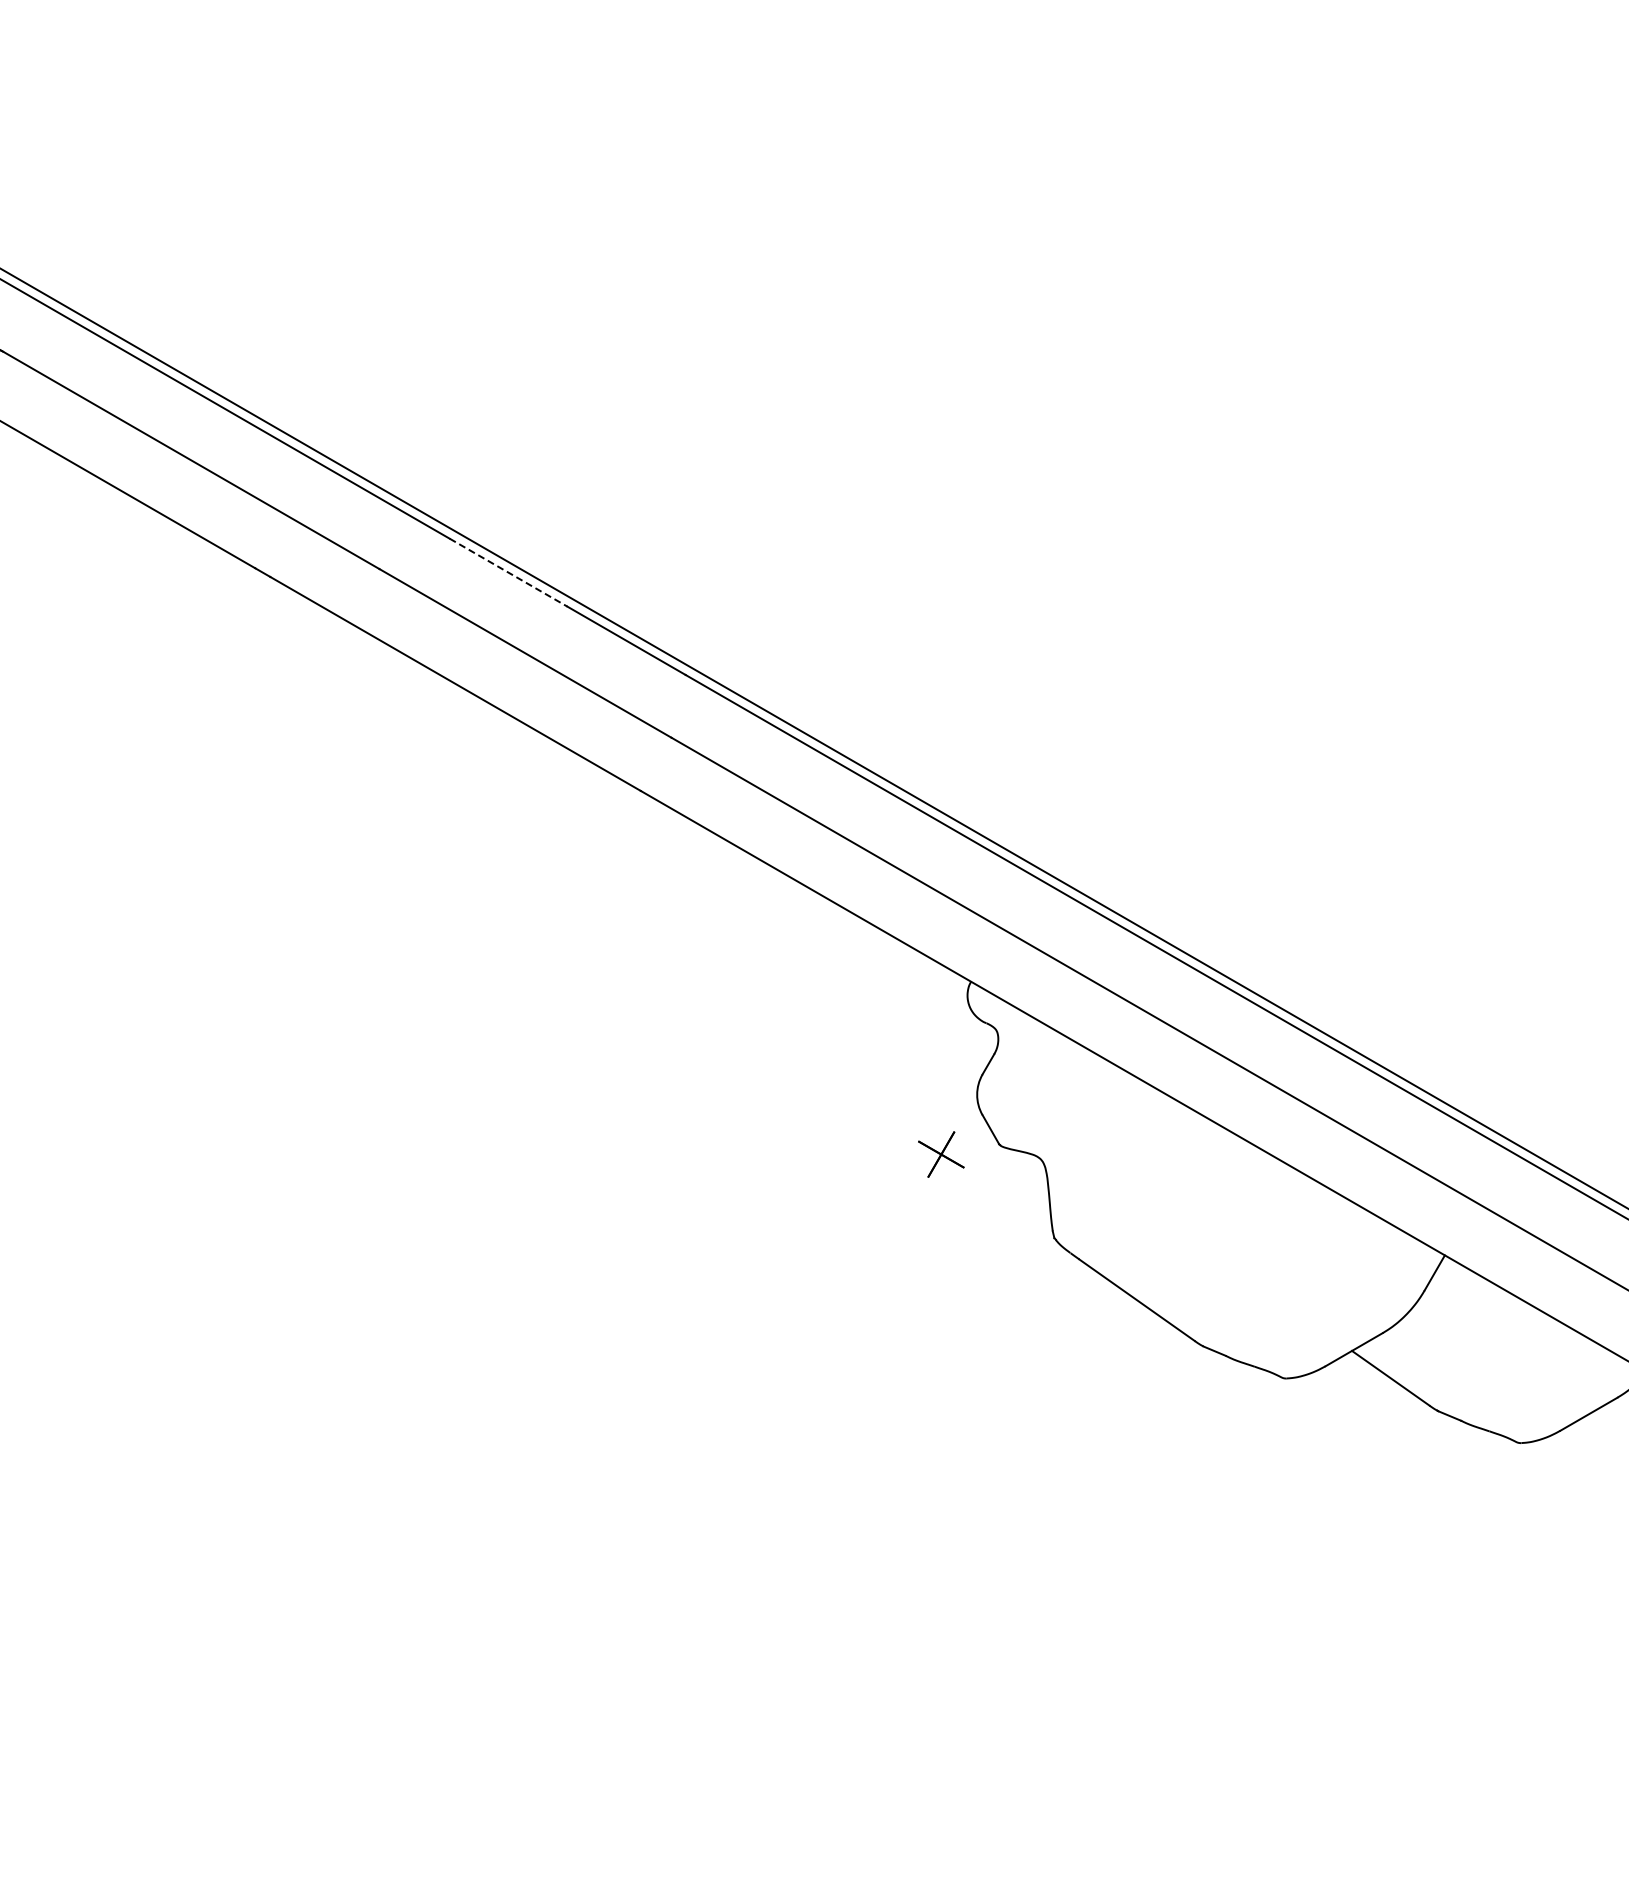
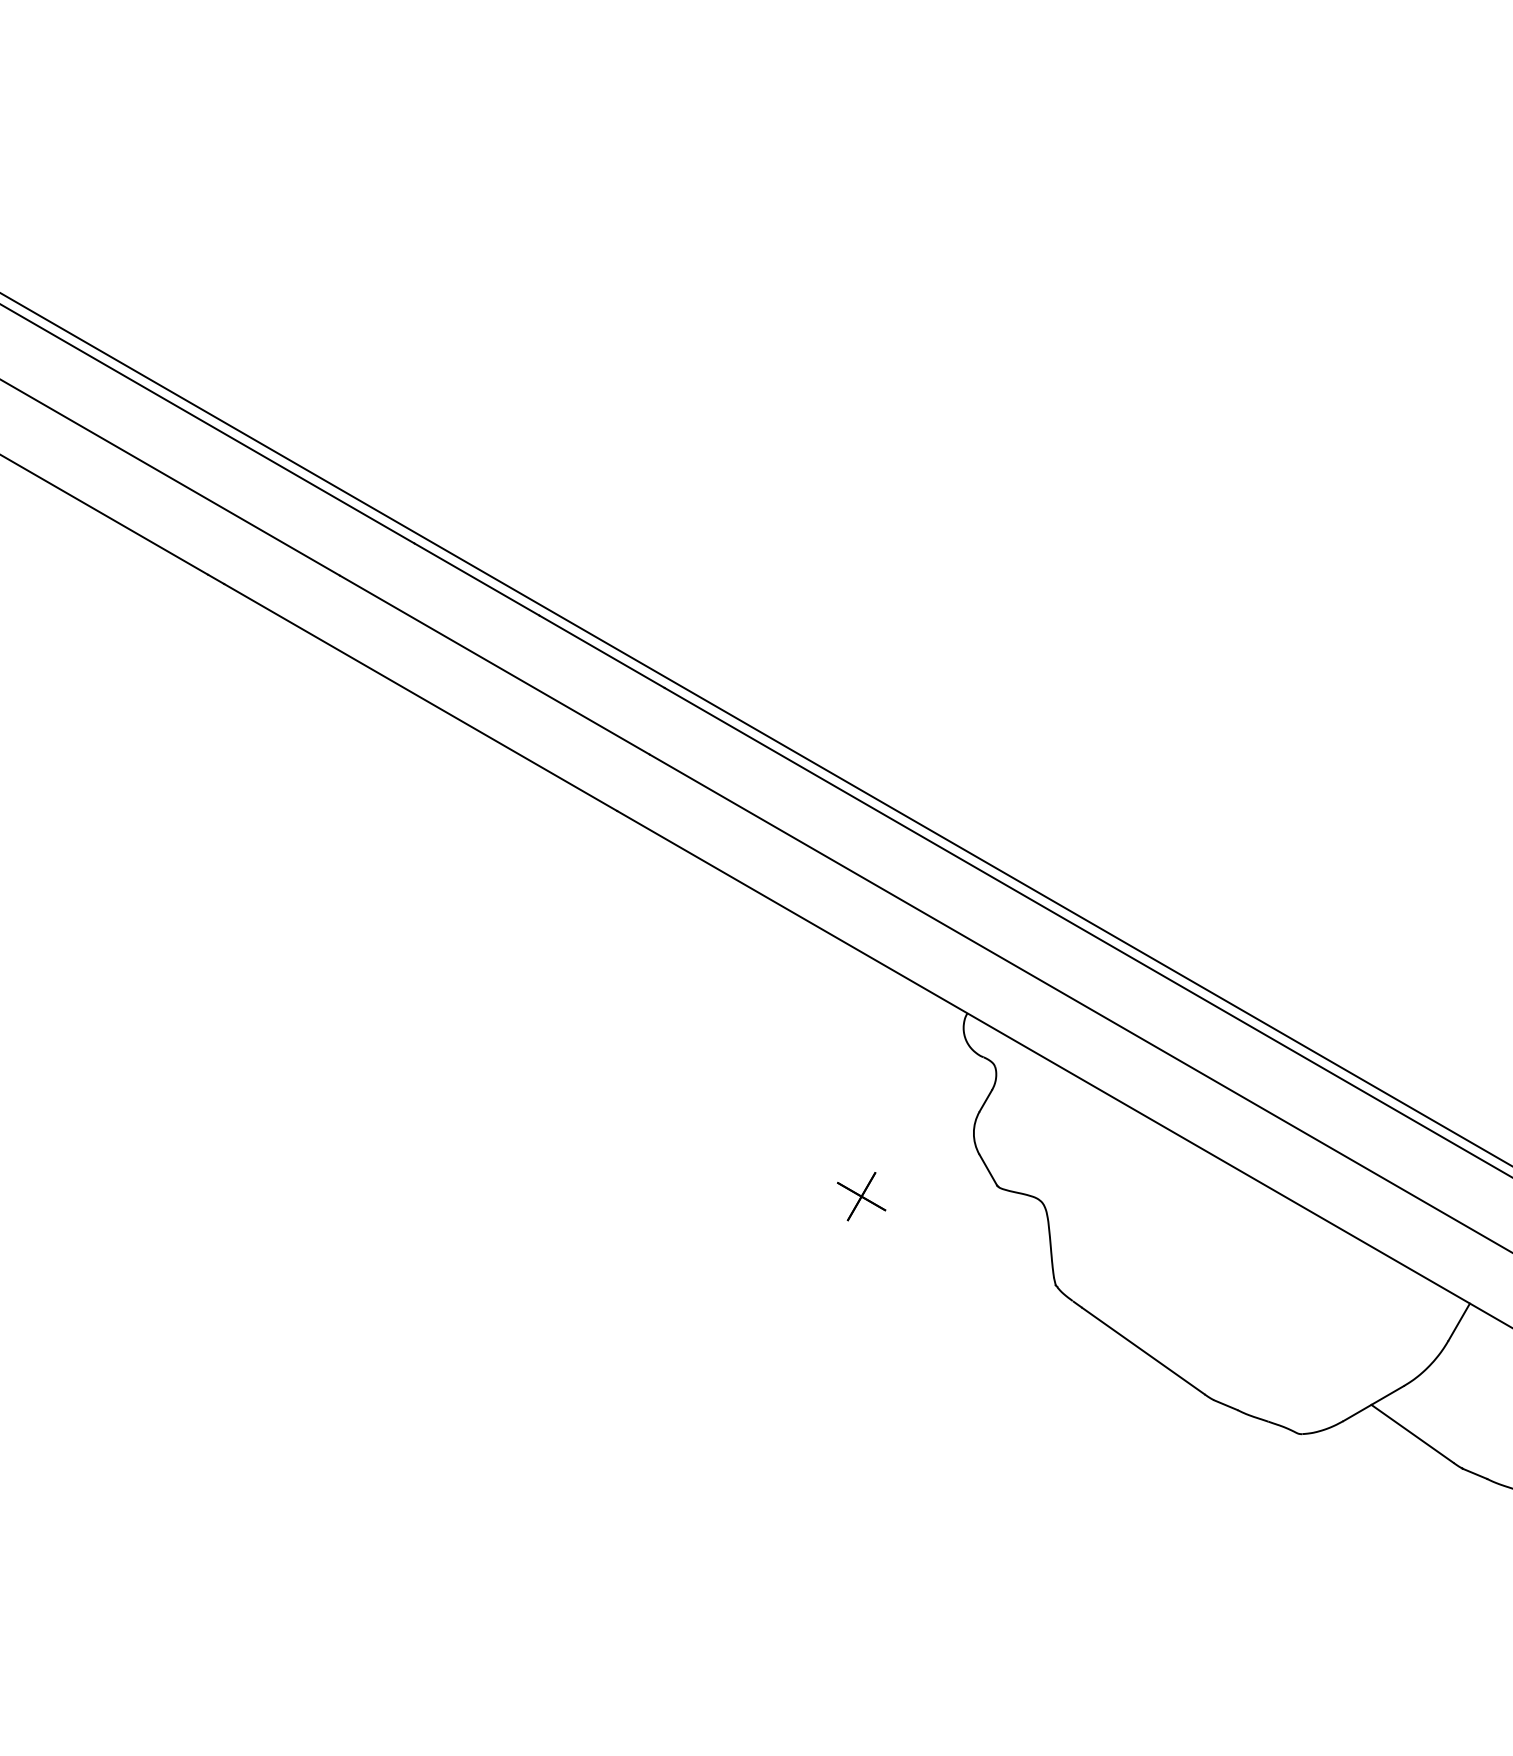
line: (509, 572) -> (477, 579), dashed -> solid
part: (941, 1154) -> (861, 1196), moved

